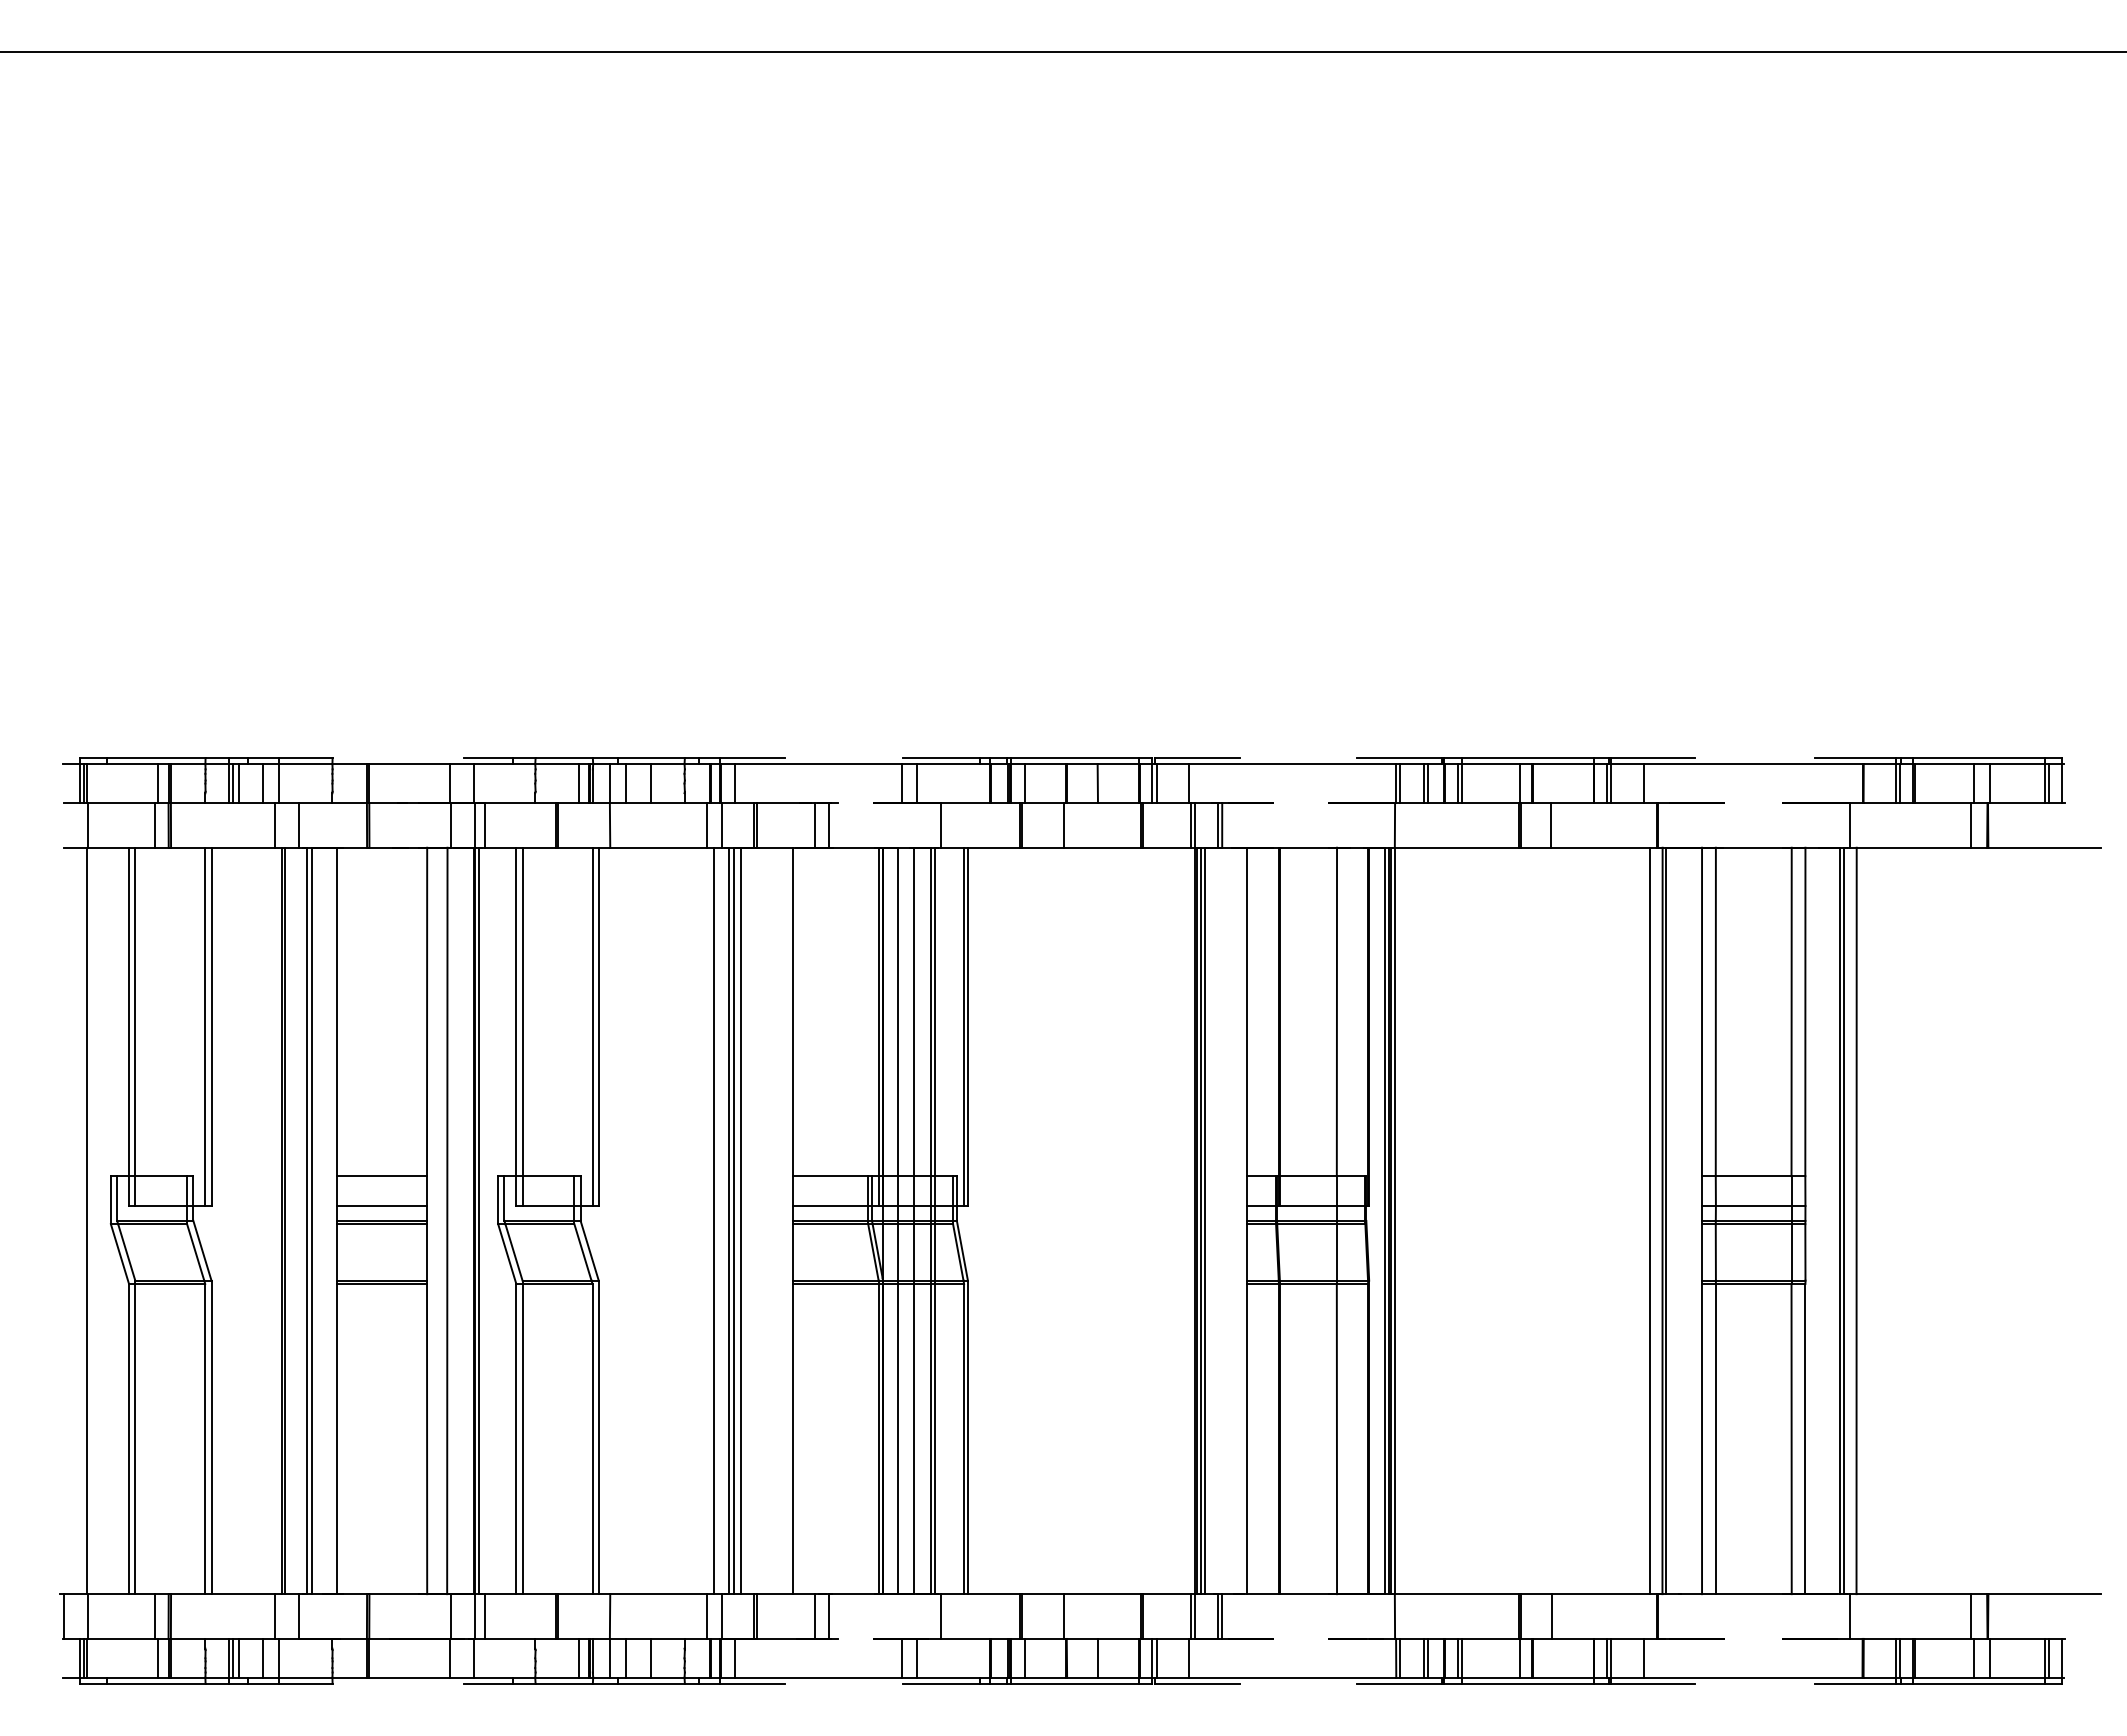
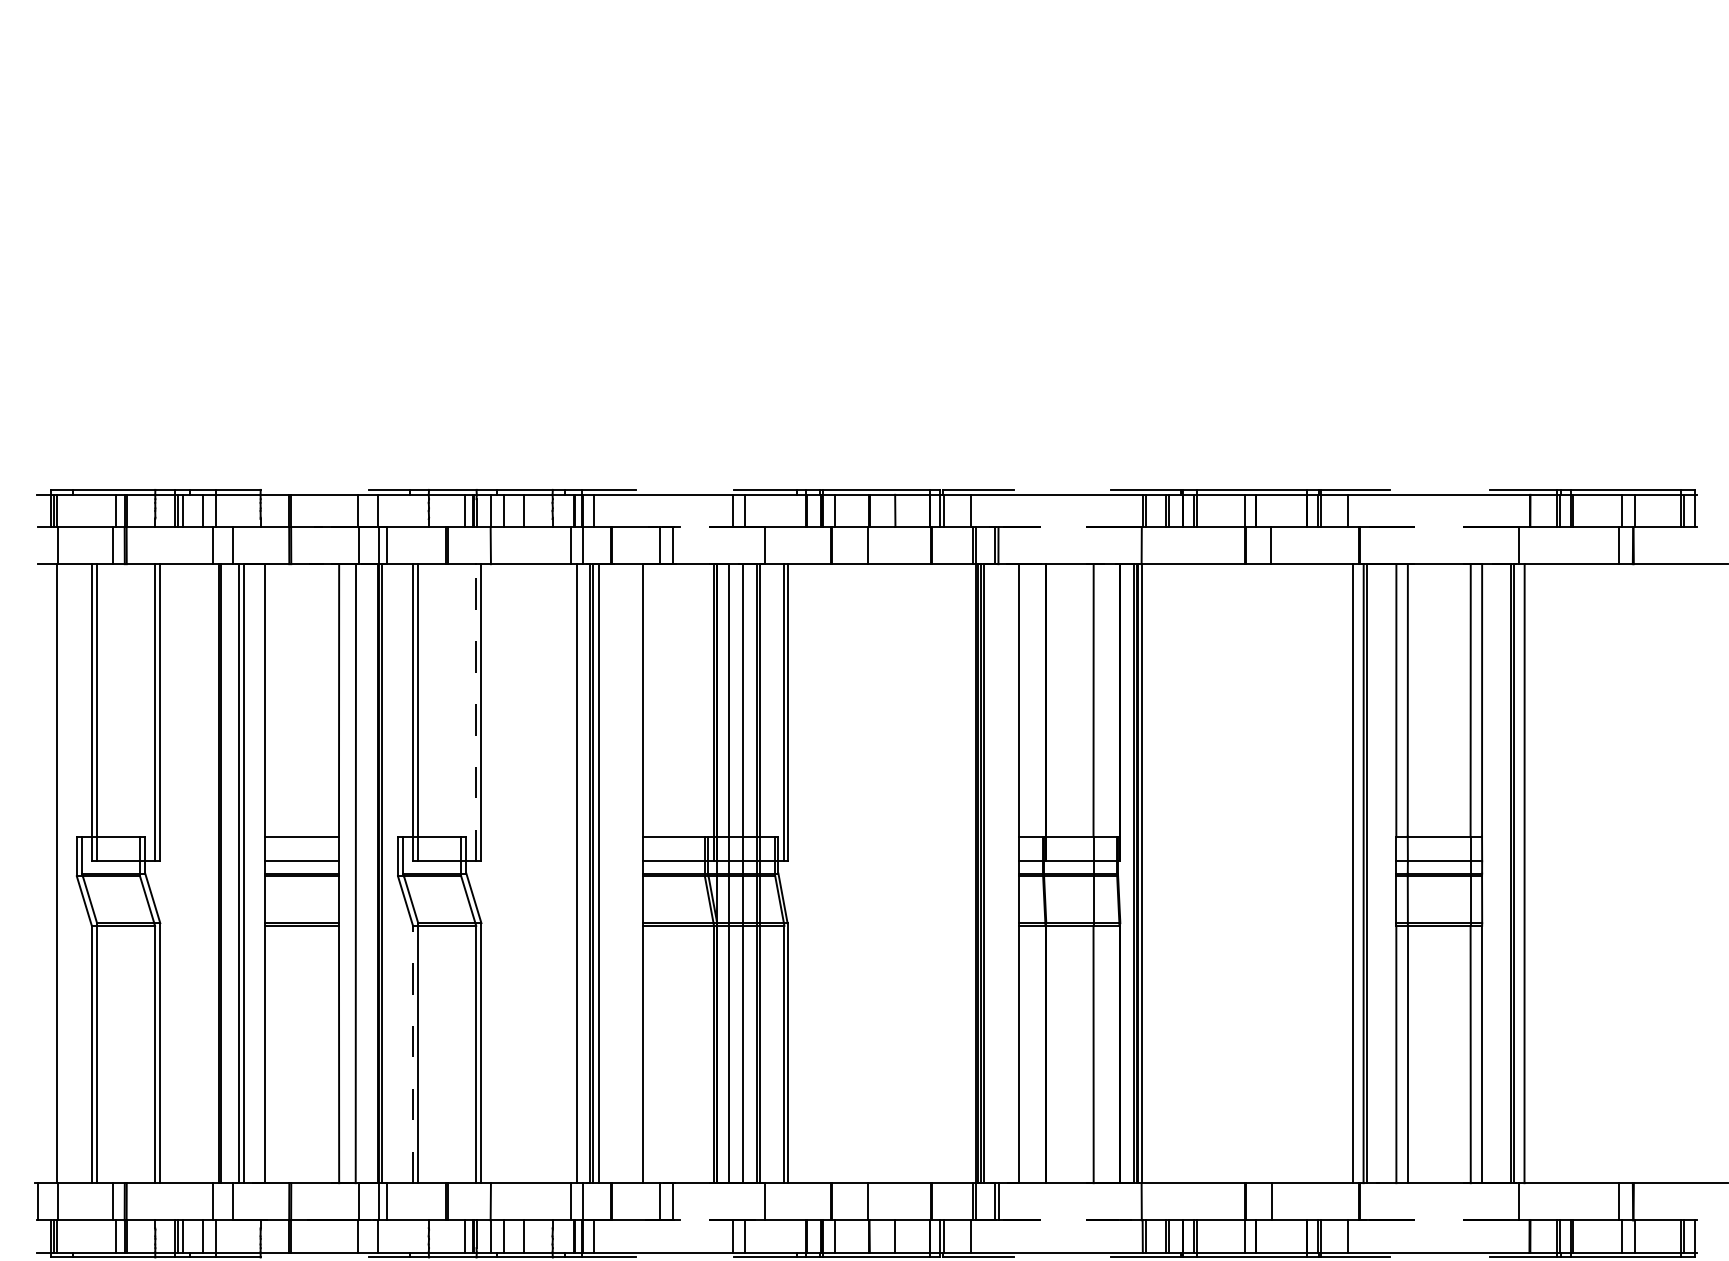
line: (592, 1026) -> (476, 712), solid -> dashed
line: (516, 1438) -> (413, 1054), solid -> dashed

